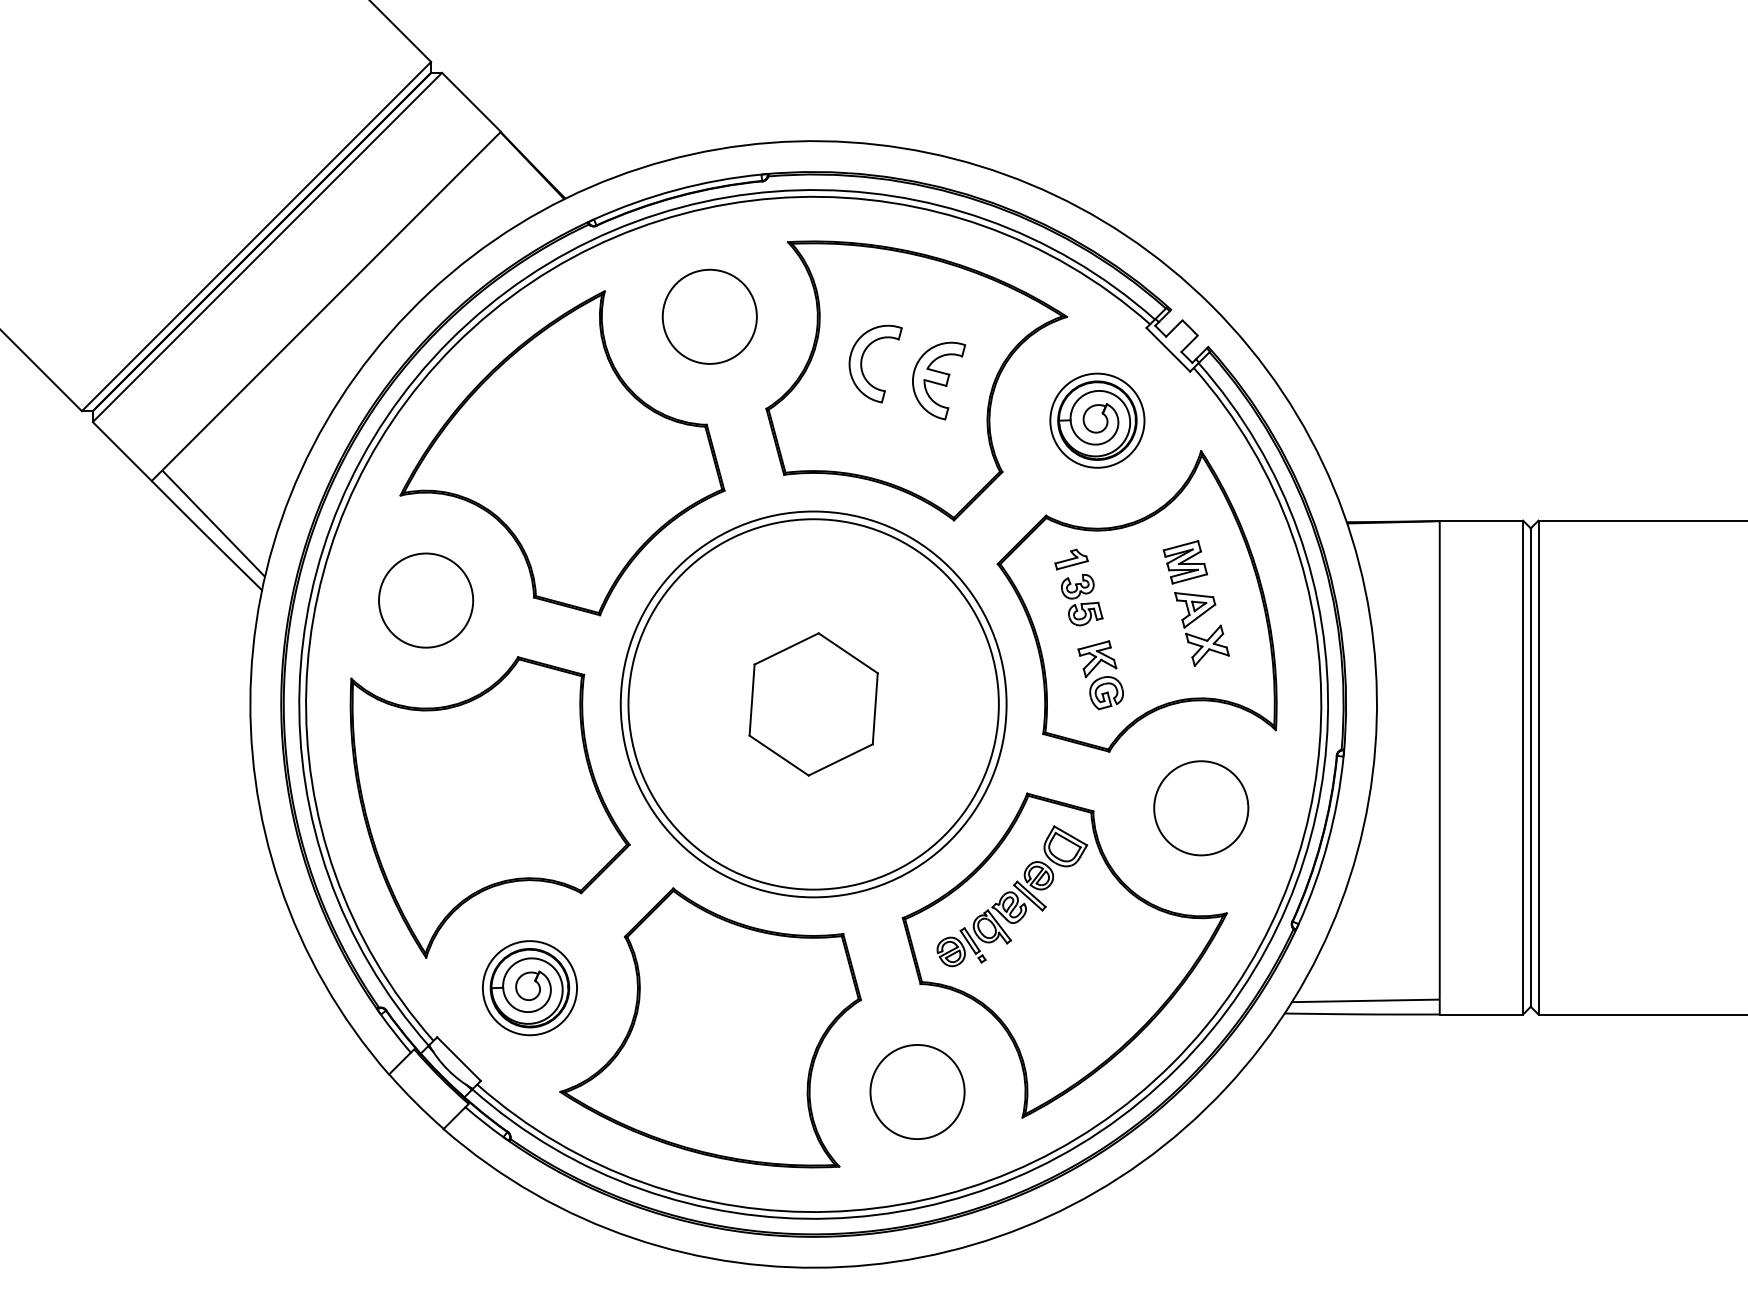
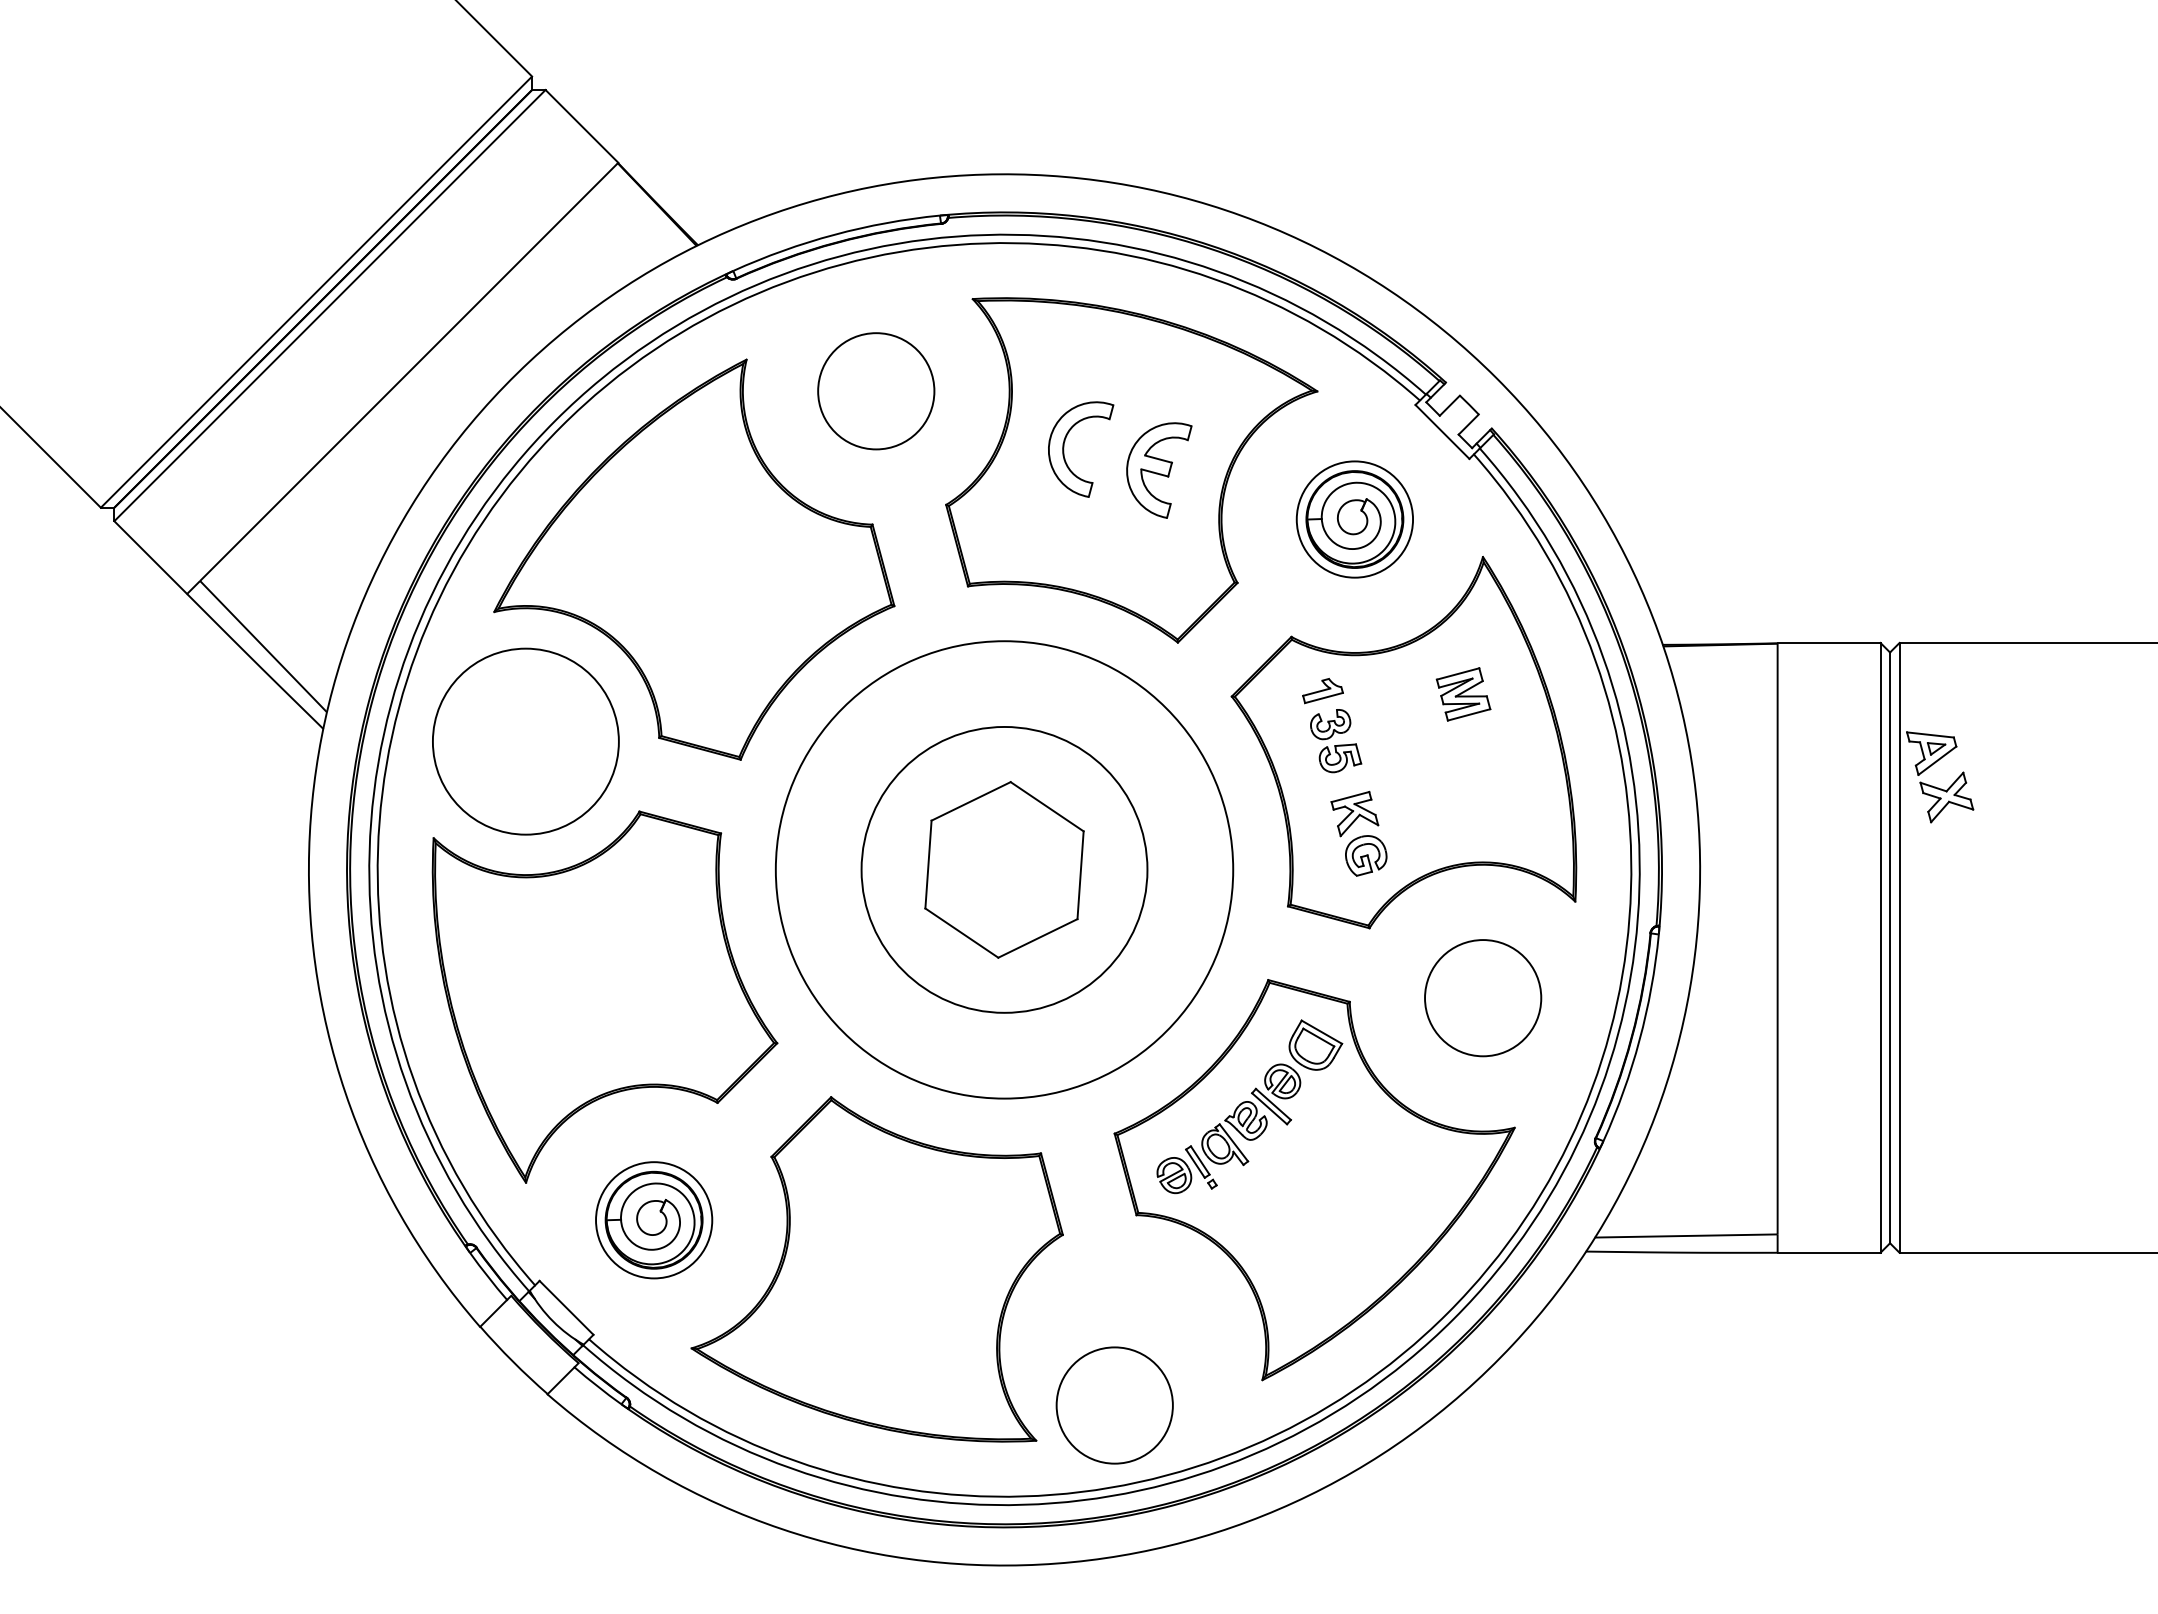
circle: (425, 600) -> (525, 741), size x1.6
part: (1200, 637) -> (1938, 787), moved
circle: (813, 704) -> (1004, 869), size x0.6
circle: (917, 1092) -> (1114, 1405), moved

